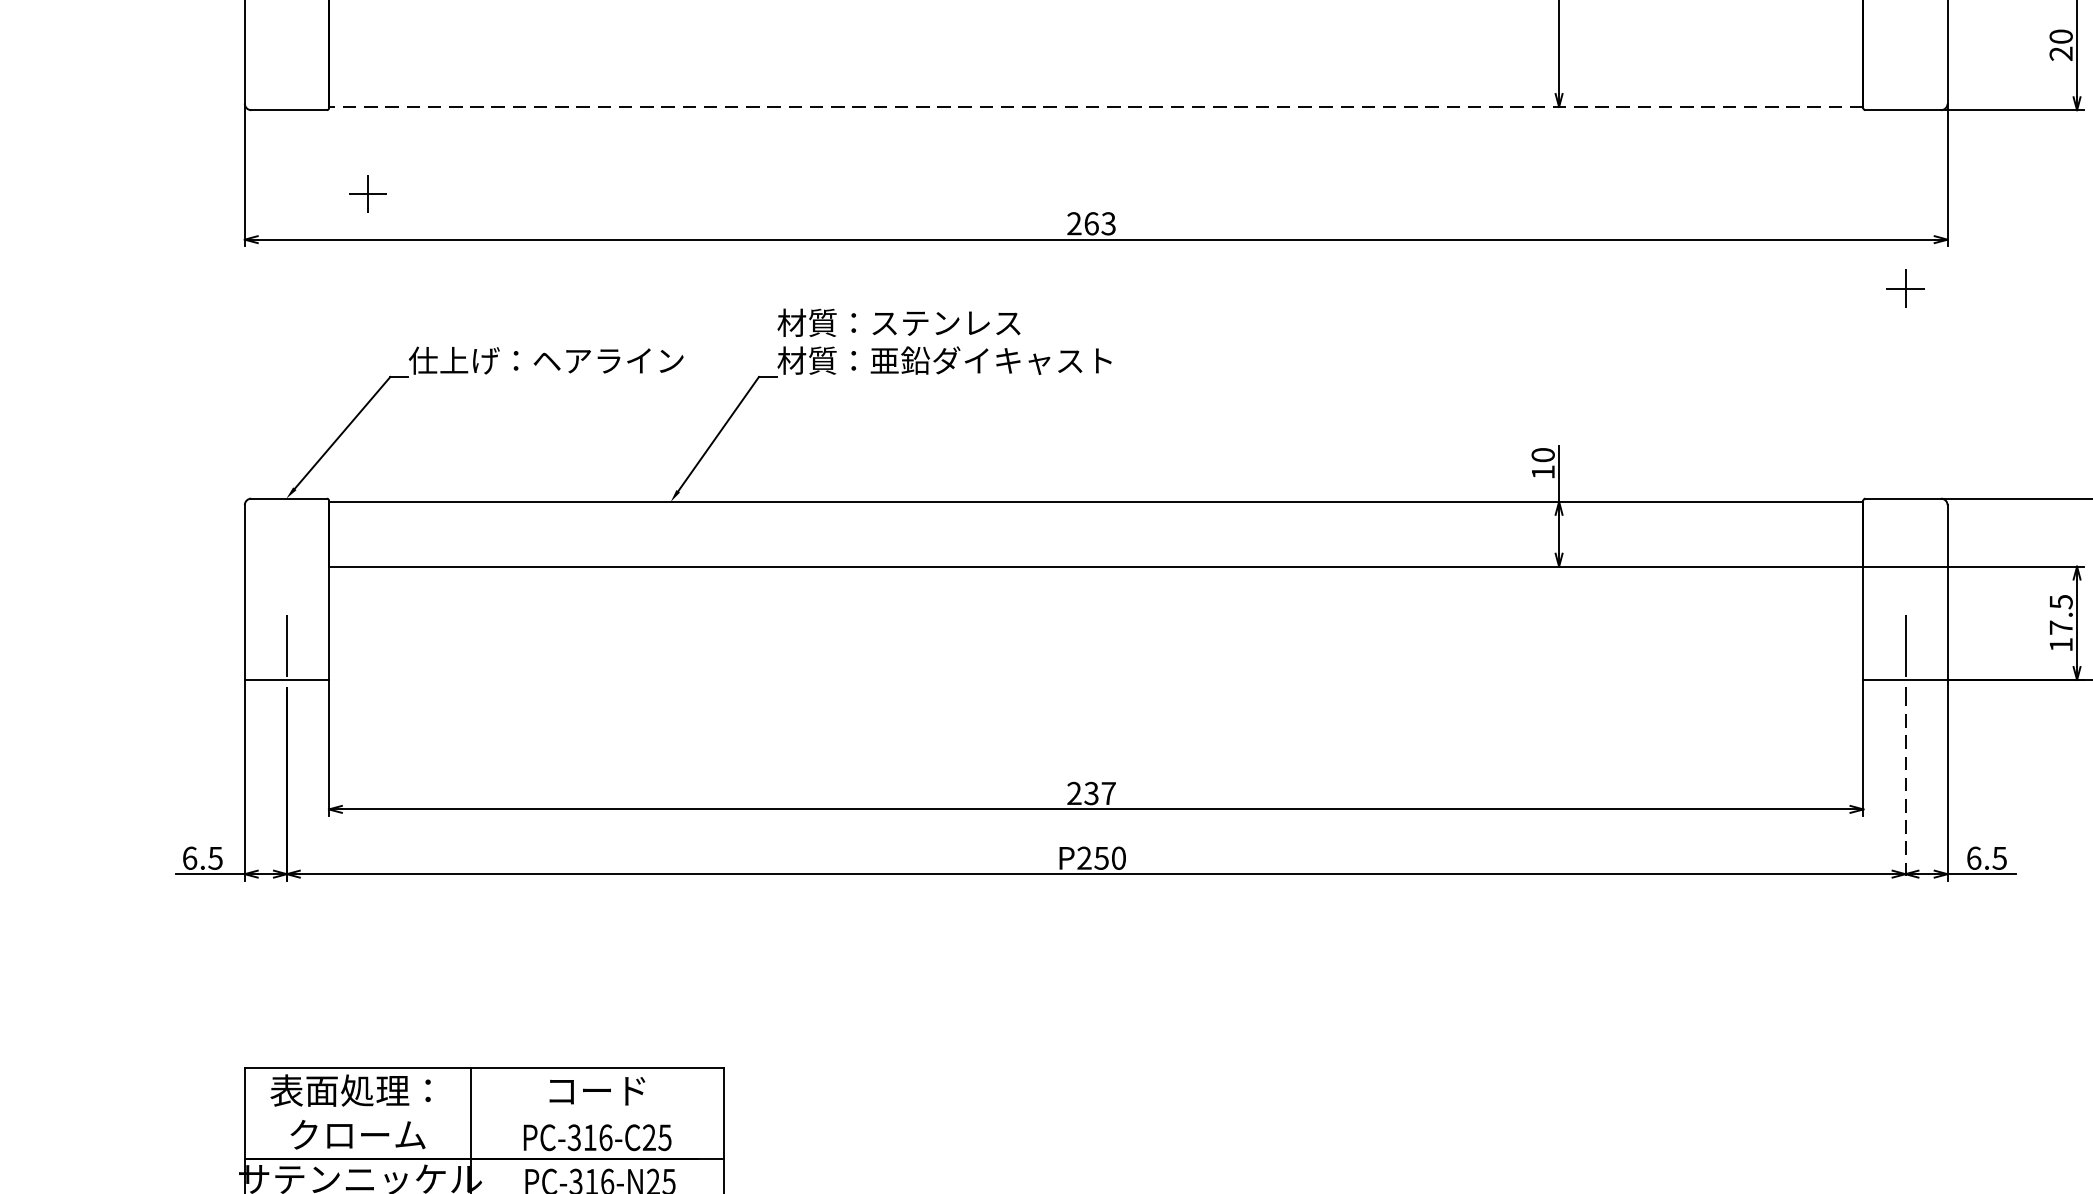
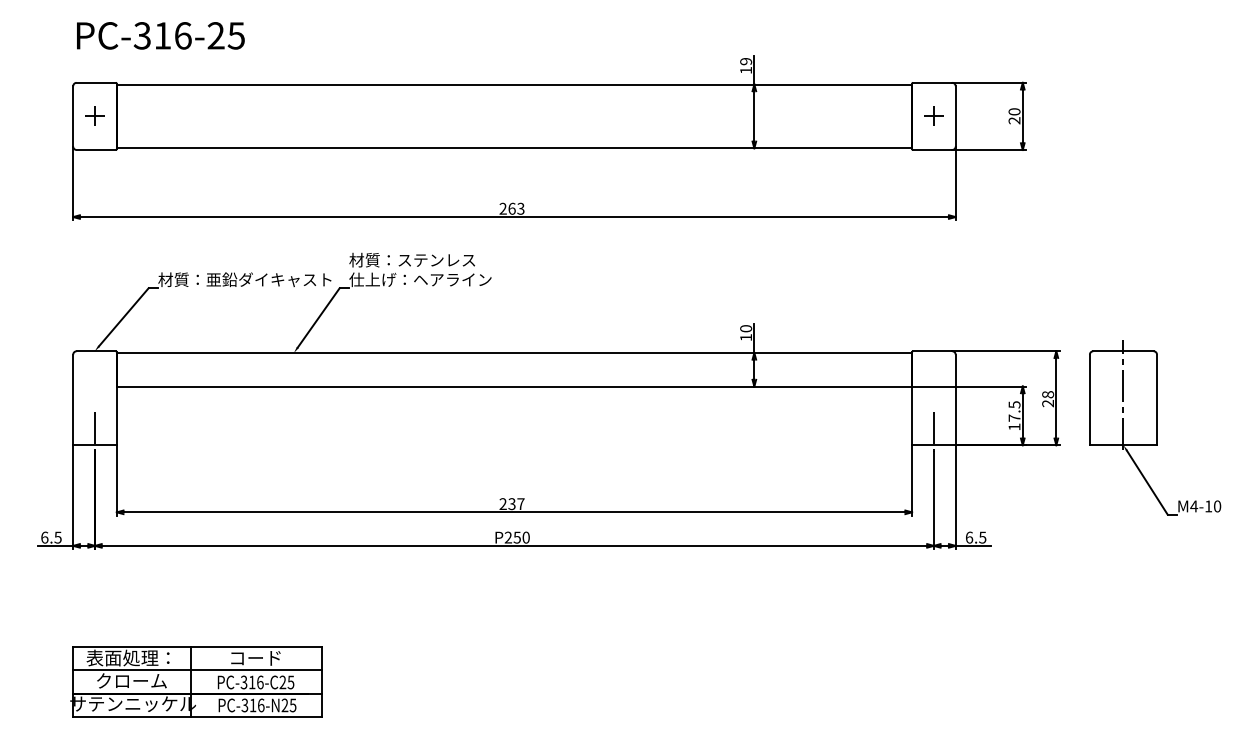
line: (1096, 107) -> (514, 148), dashed -> solid
part: (366, 192) -> (94, 115), moved
part: (1904, 286) -> (933, 115), moved
text: (575, 360) -> (244, 279), 仕上げ：ヘアライン -> 材質：亜鉛ダイキャスト
text: (943, 360) -> (435, 279), 材質：亜鉛ダイキャスト -> 仕上げ：ヘアライン
line: (1904, 786) -> (933, 500), dashed -> solid
line: (484, 1114) -> (197, 670), added

